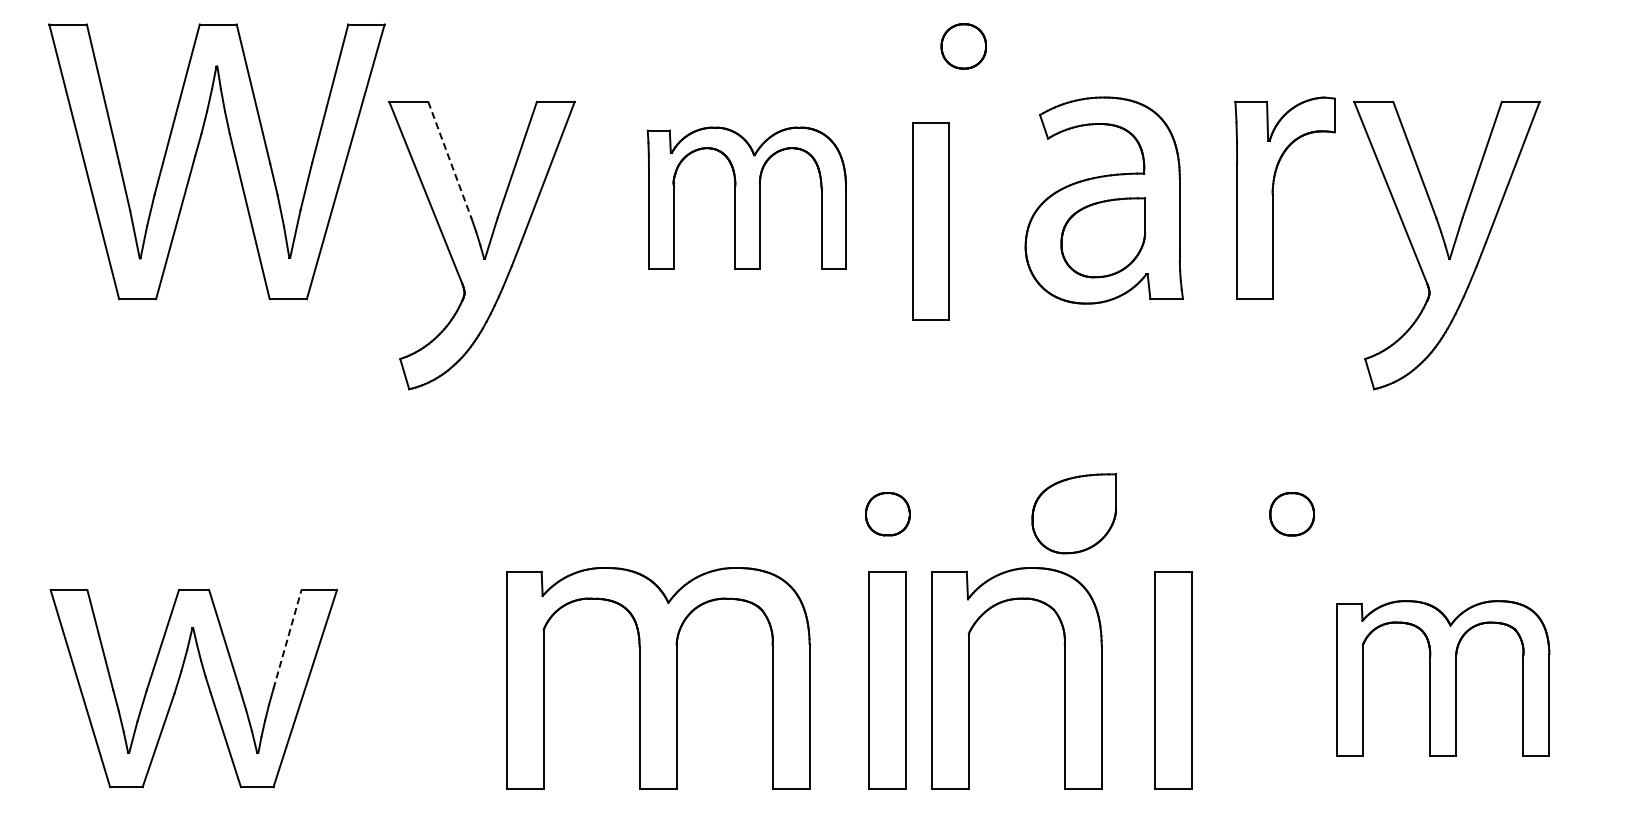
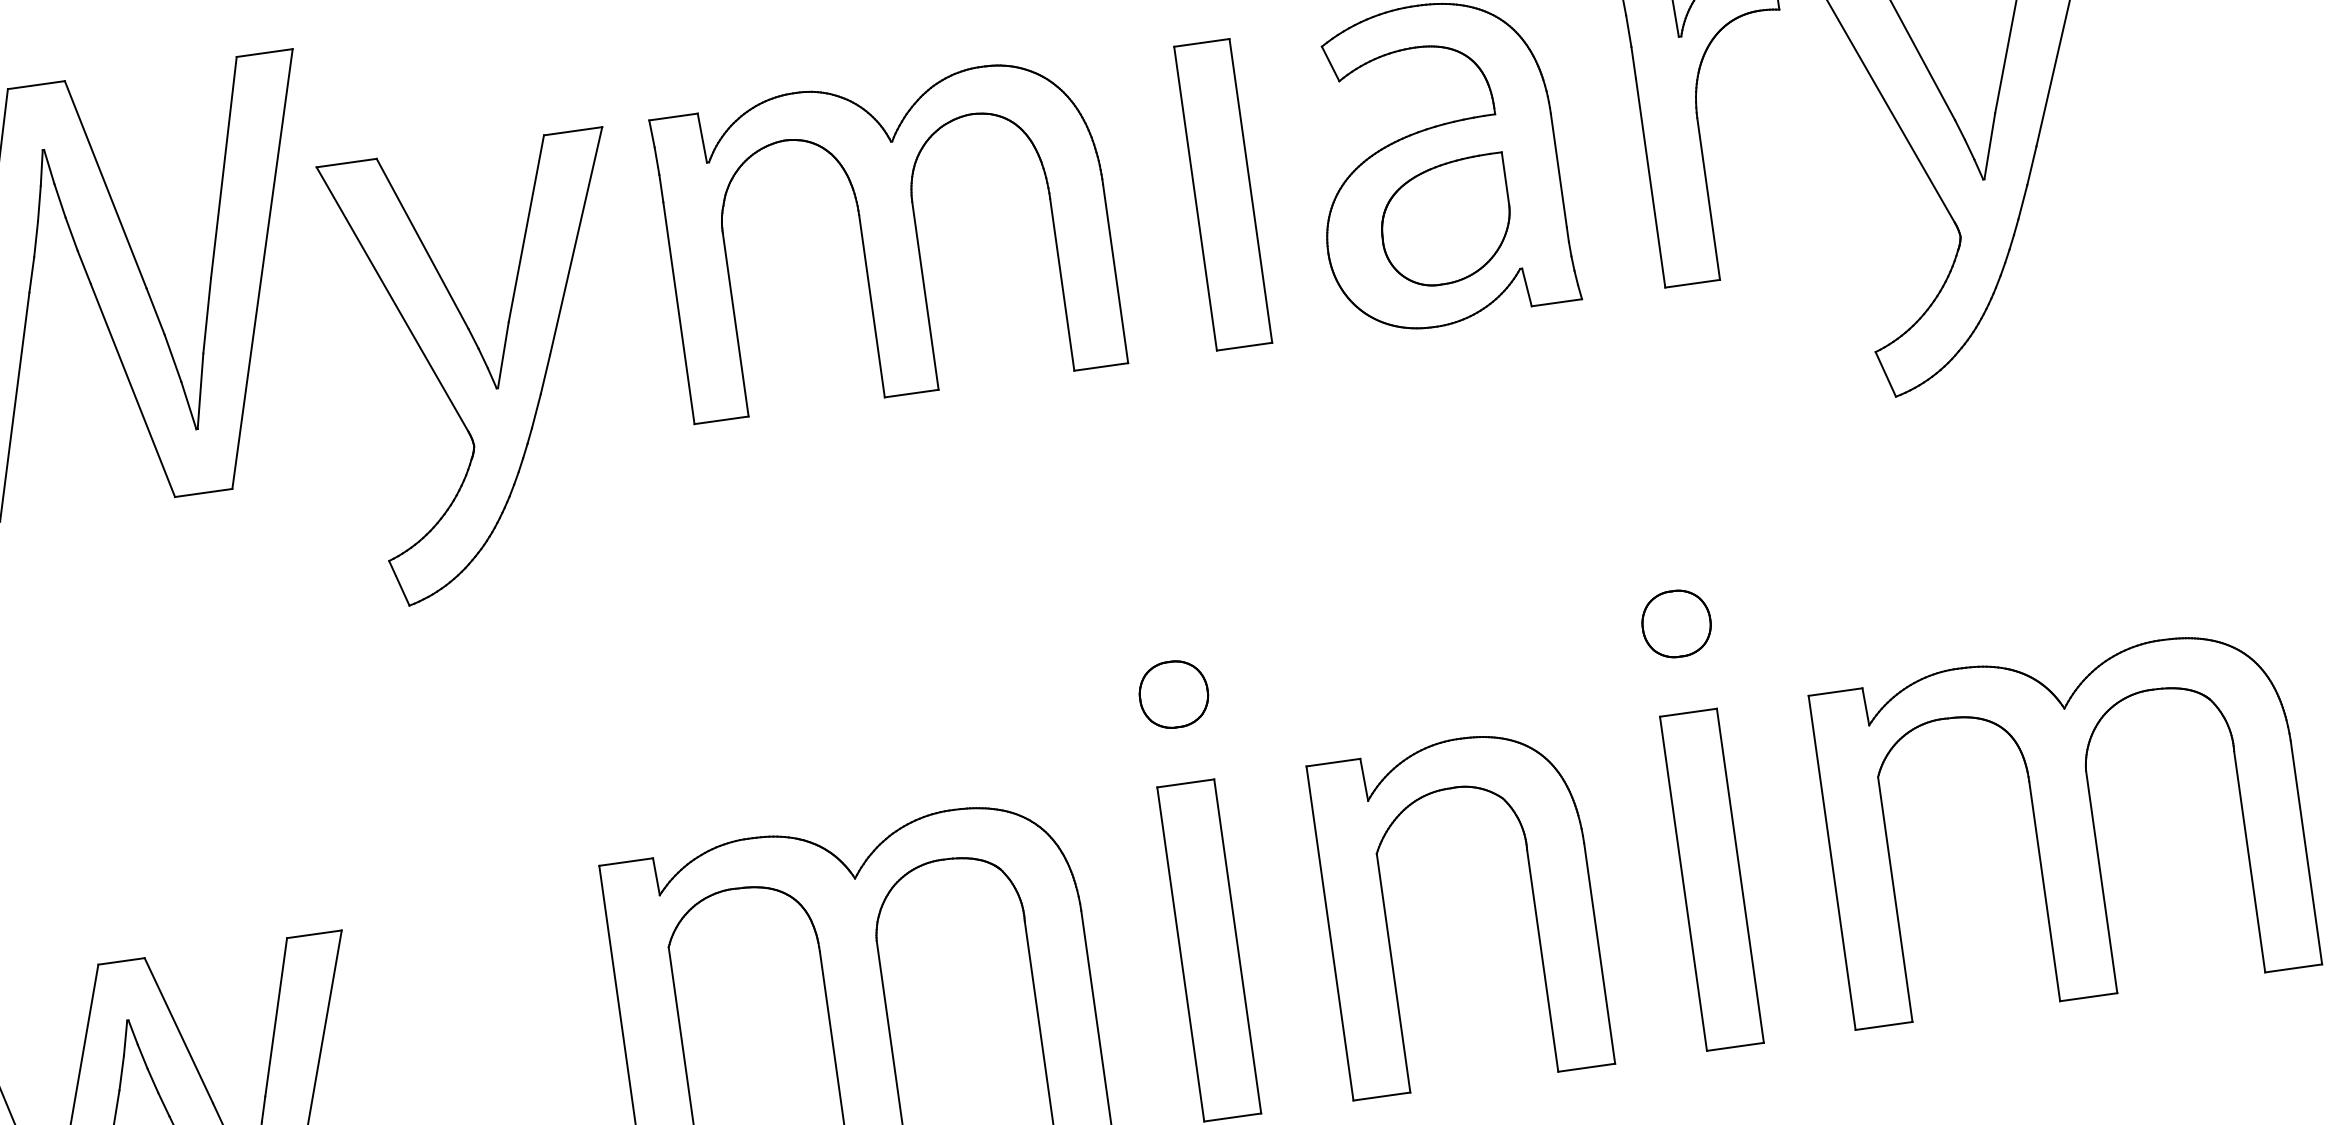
line: (450, 160) -> (423, 244), dashed -> solid
part: (746, 197) -> (887, 237), size x1.43
part: (930, 221) -> (1222, 194), moved
part: (1073, 513) -> (1459, 653), removed
part: (1291, 514) -> (1675, 624), moved
line: (287, 638) -> (275, 1015), dashed -> solid
part: (969, 678) -> (1387, 922), moved
part: (1443, 678) -> (2065, 827), size x1.43
part: (1173, 680) -> (1711, 880), moved

